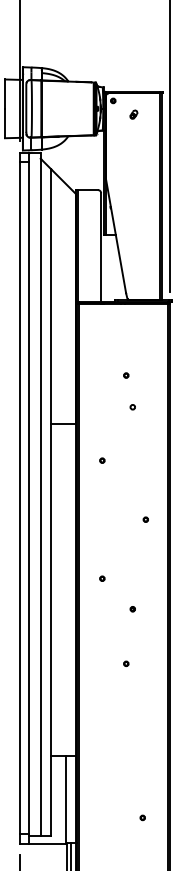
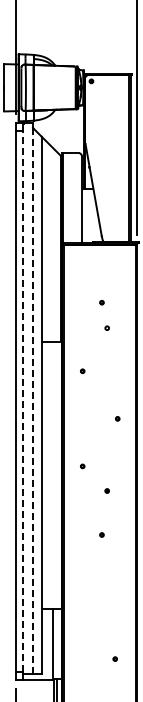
part: (133, 114) -> (107, 92), removed
line: (28, 498) -> (23, 401), solid -> dashed
line: (41, 498) -> (33, 401), solid -> dashed

